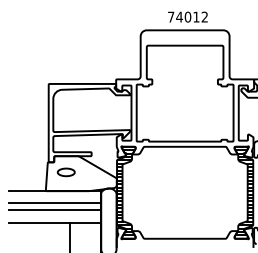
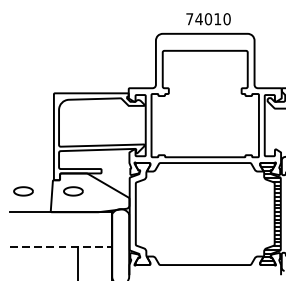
text: (204, 16) -> (226, 18), 74012 -> 74010
part: (20, 172) -> (22, 191), added
hatch: (125, 194) -> (139, 215), removed
line: (54, 203) -> (60, 225), removed
line: (54, 210) -> (60, 233), removed
line: (54, 222) -> (60, 246), solid -> dashed

